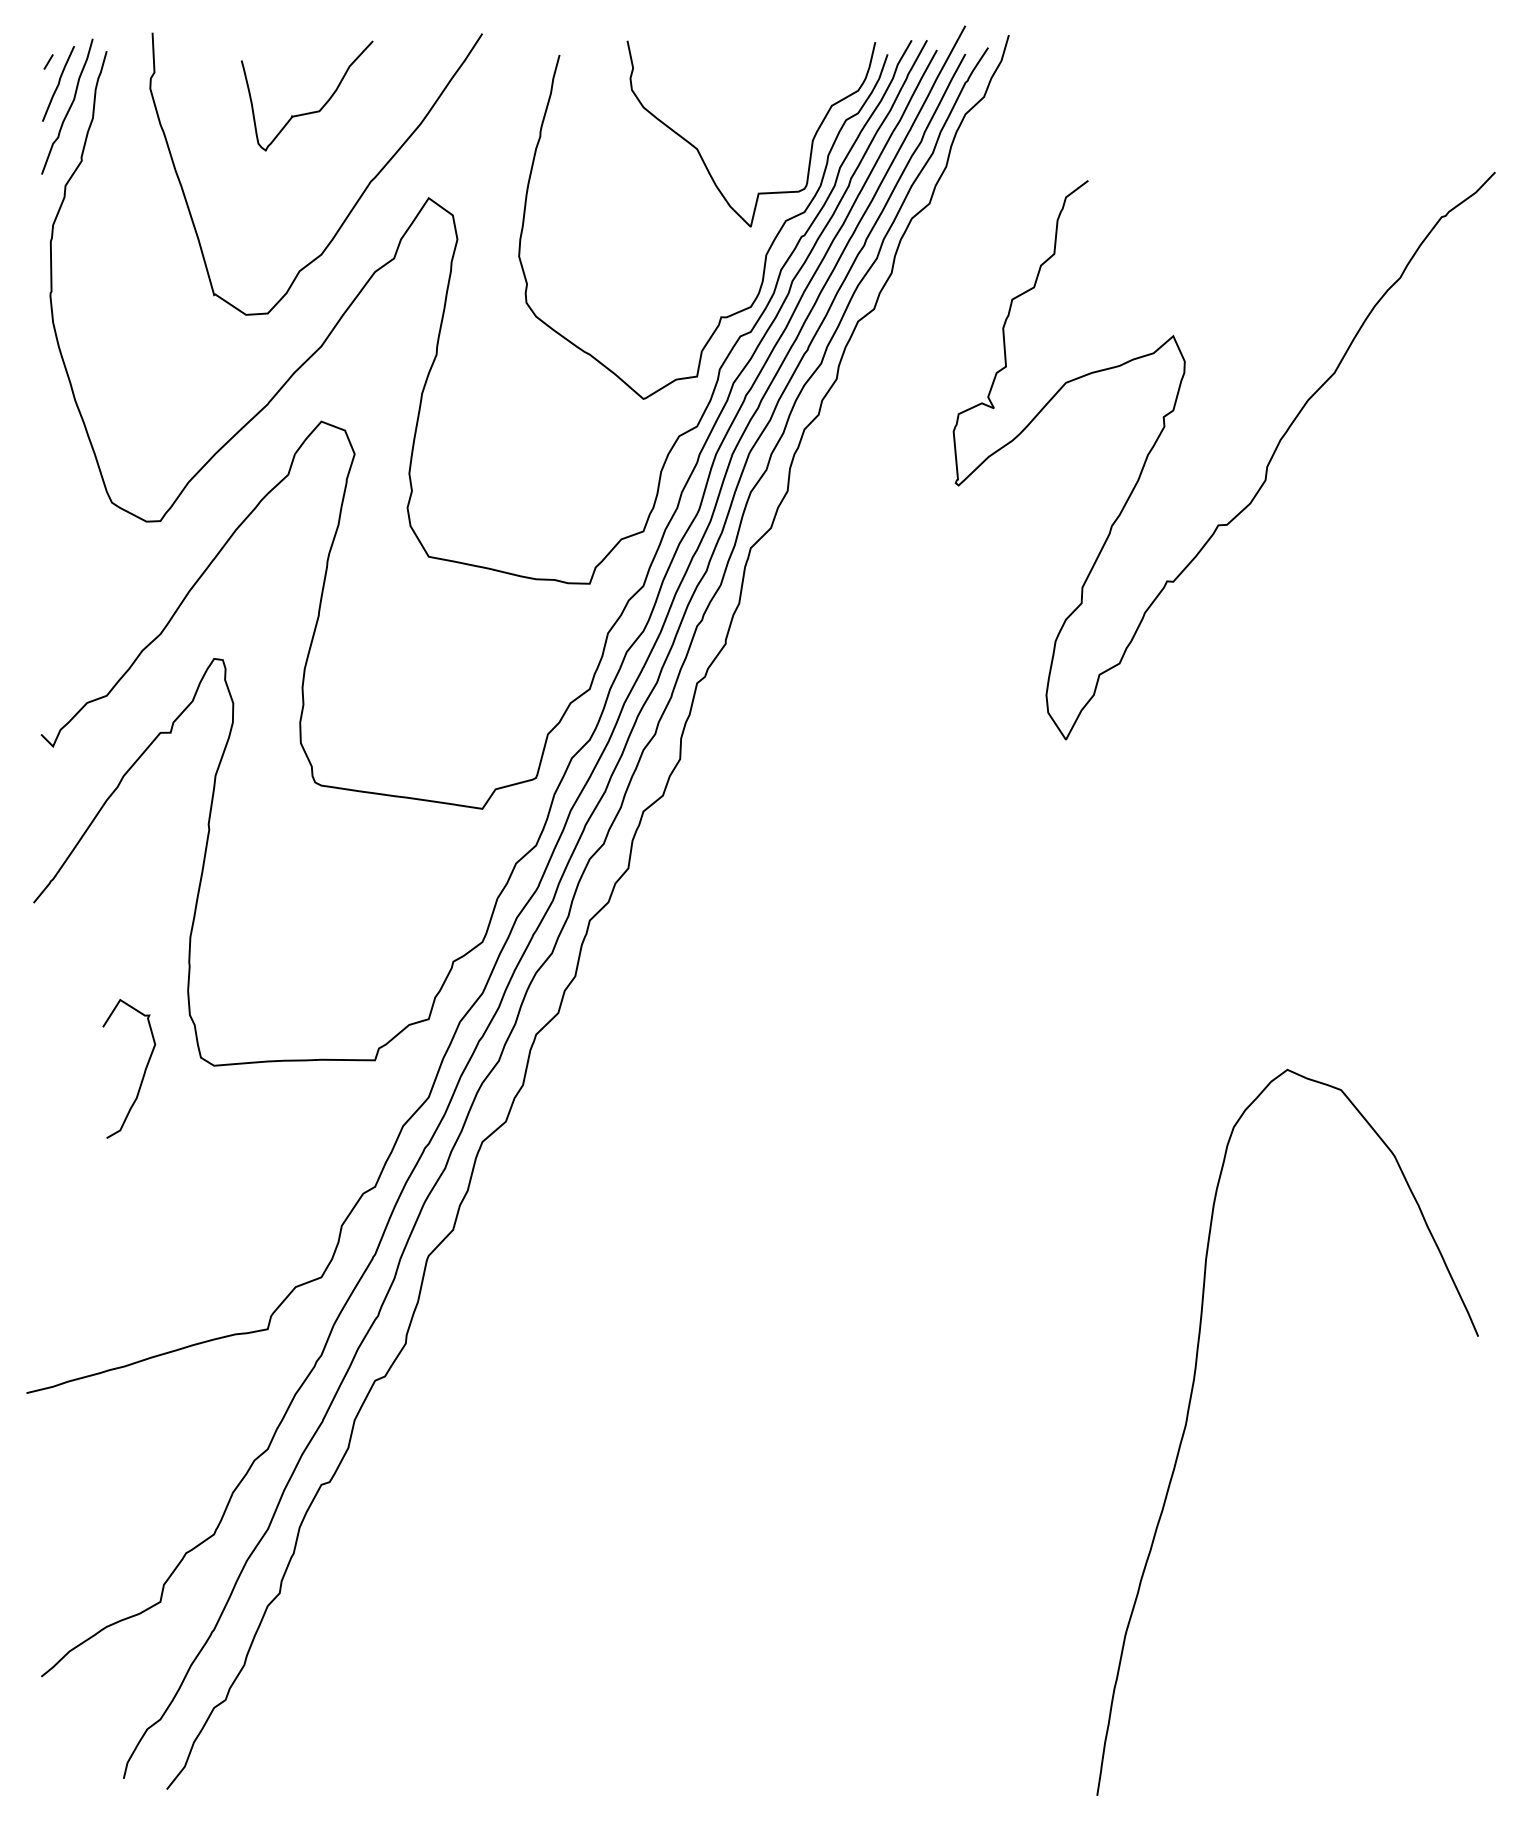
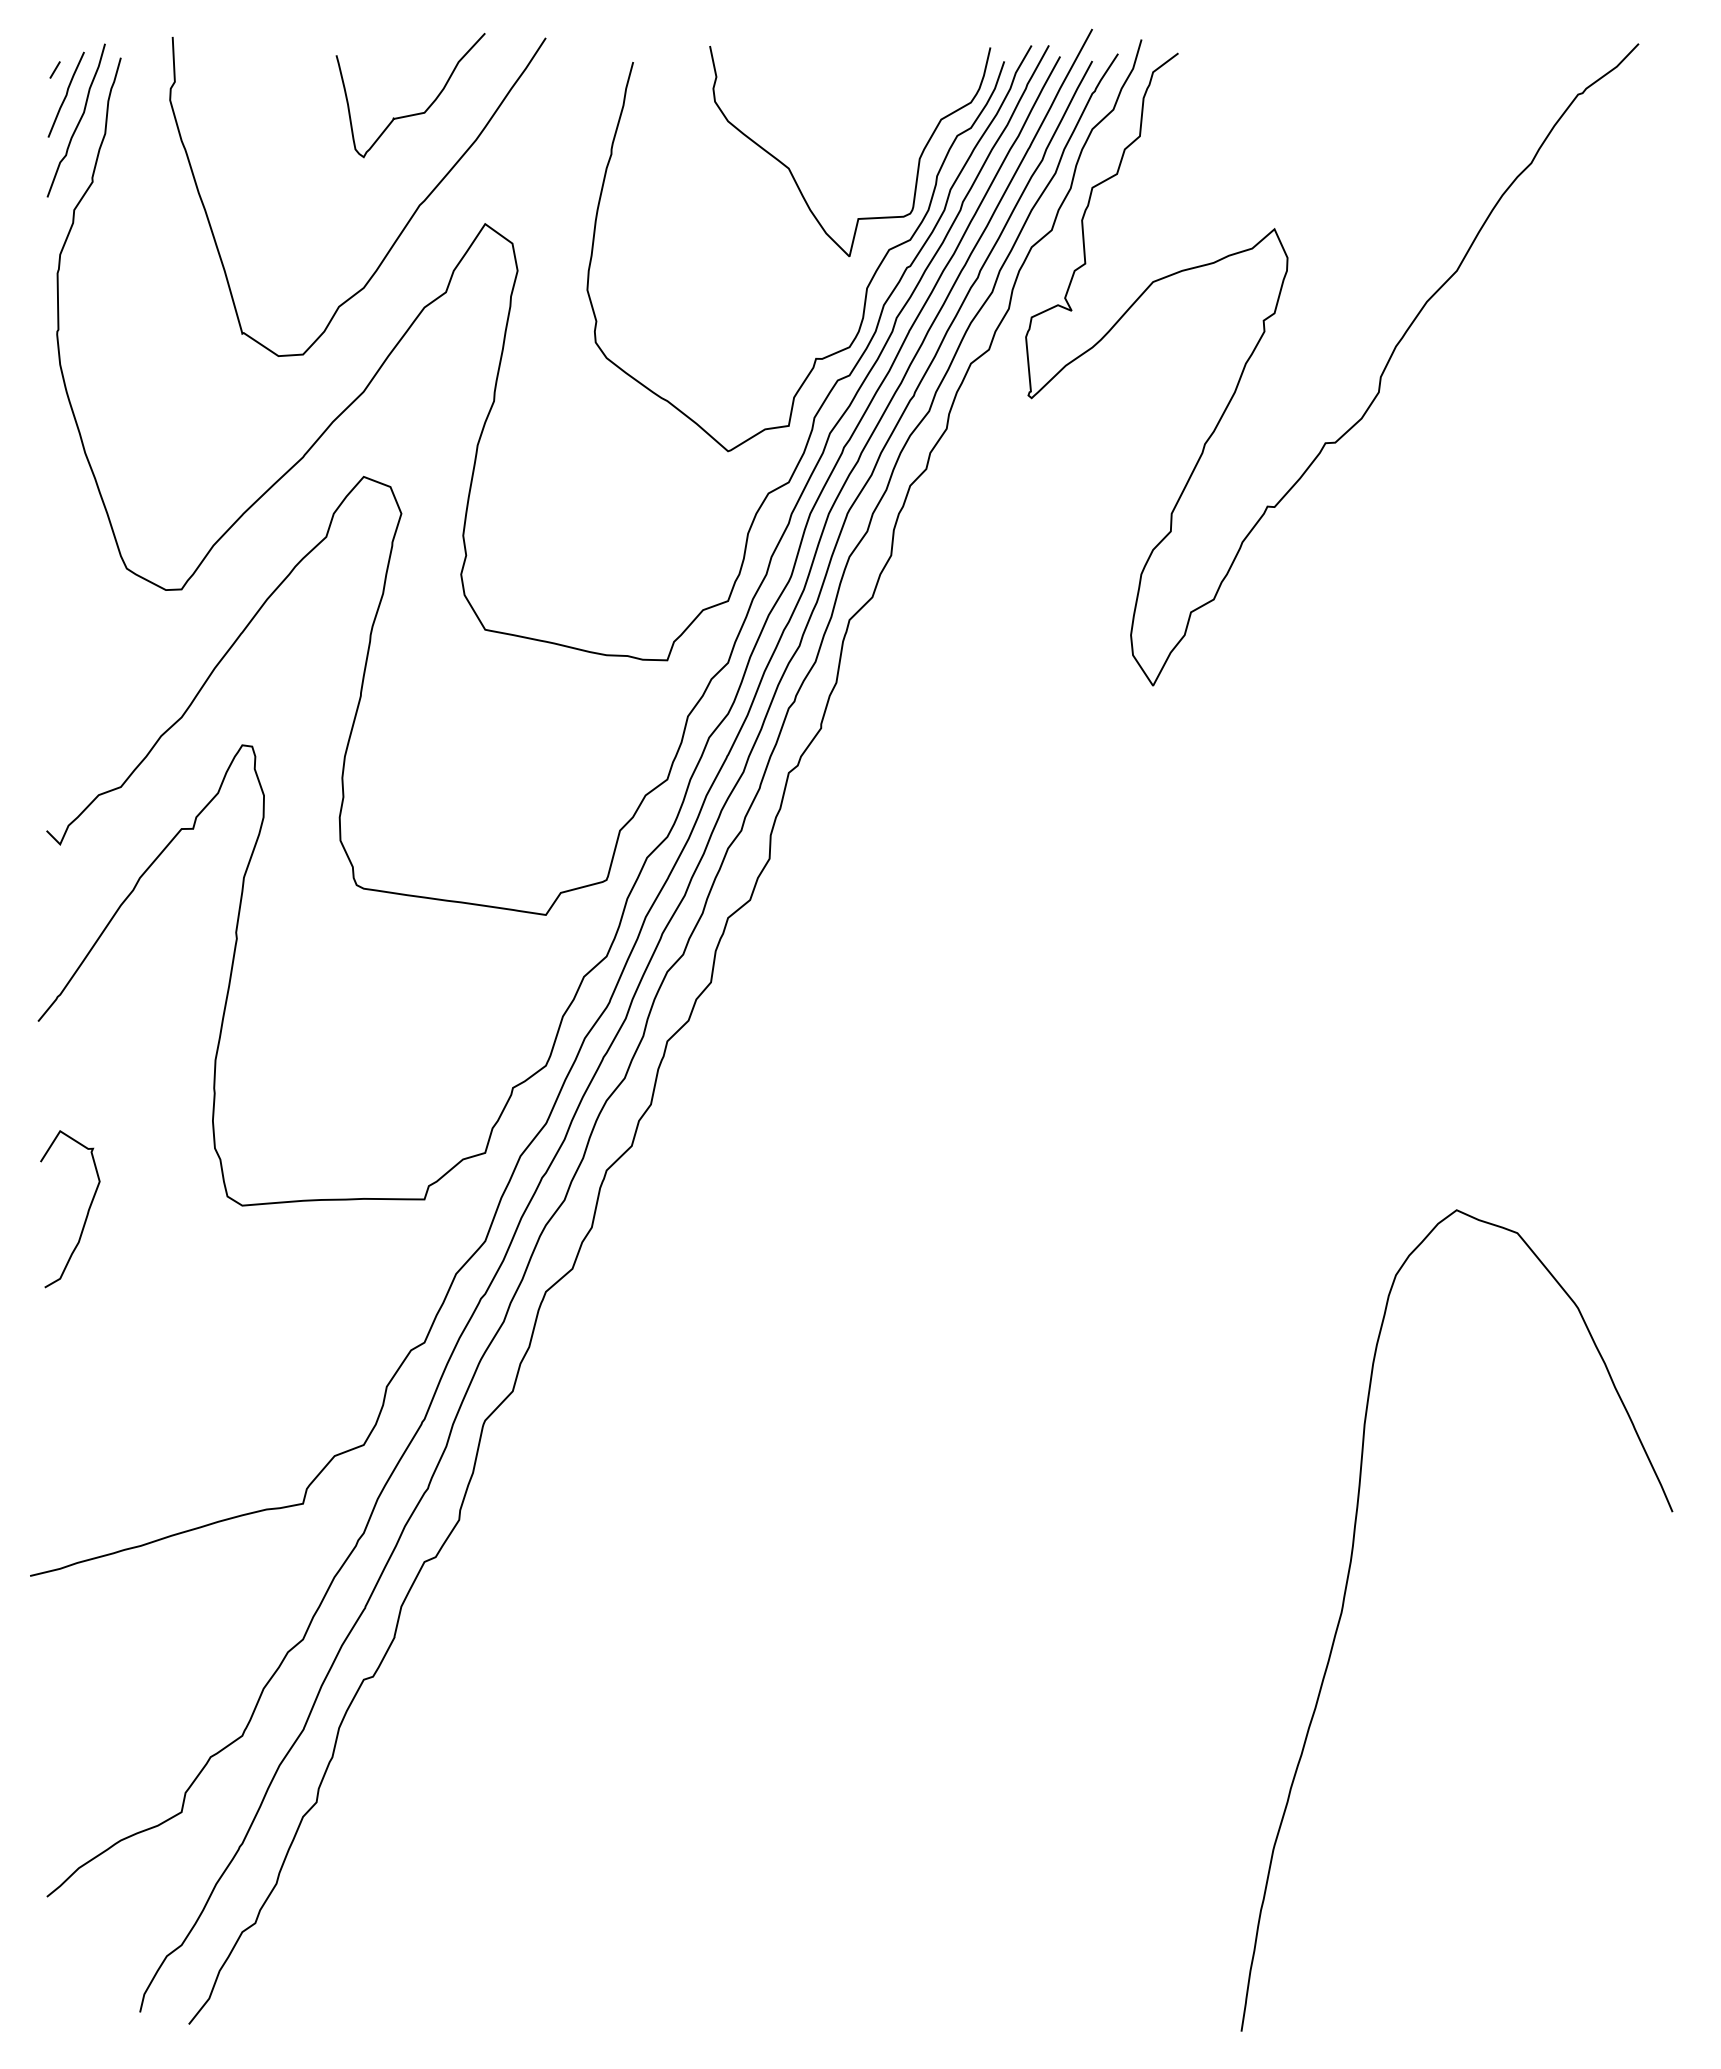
curve: (310, 111) -> (414, 113), moved
curve: (1266, 467) -> (1379, 377), moved
curve: (143, 1073) -> (86, 1214), moved

